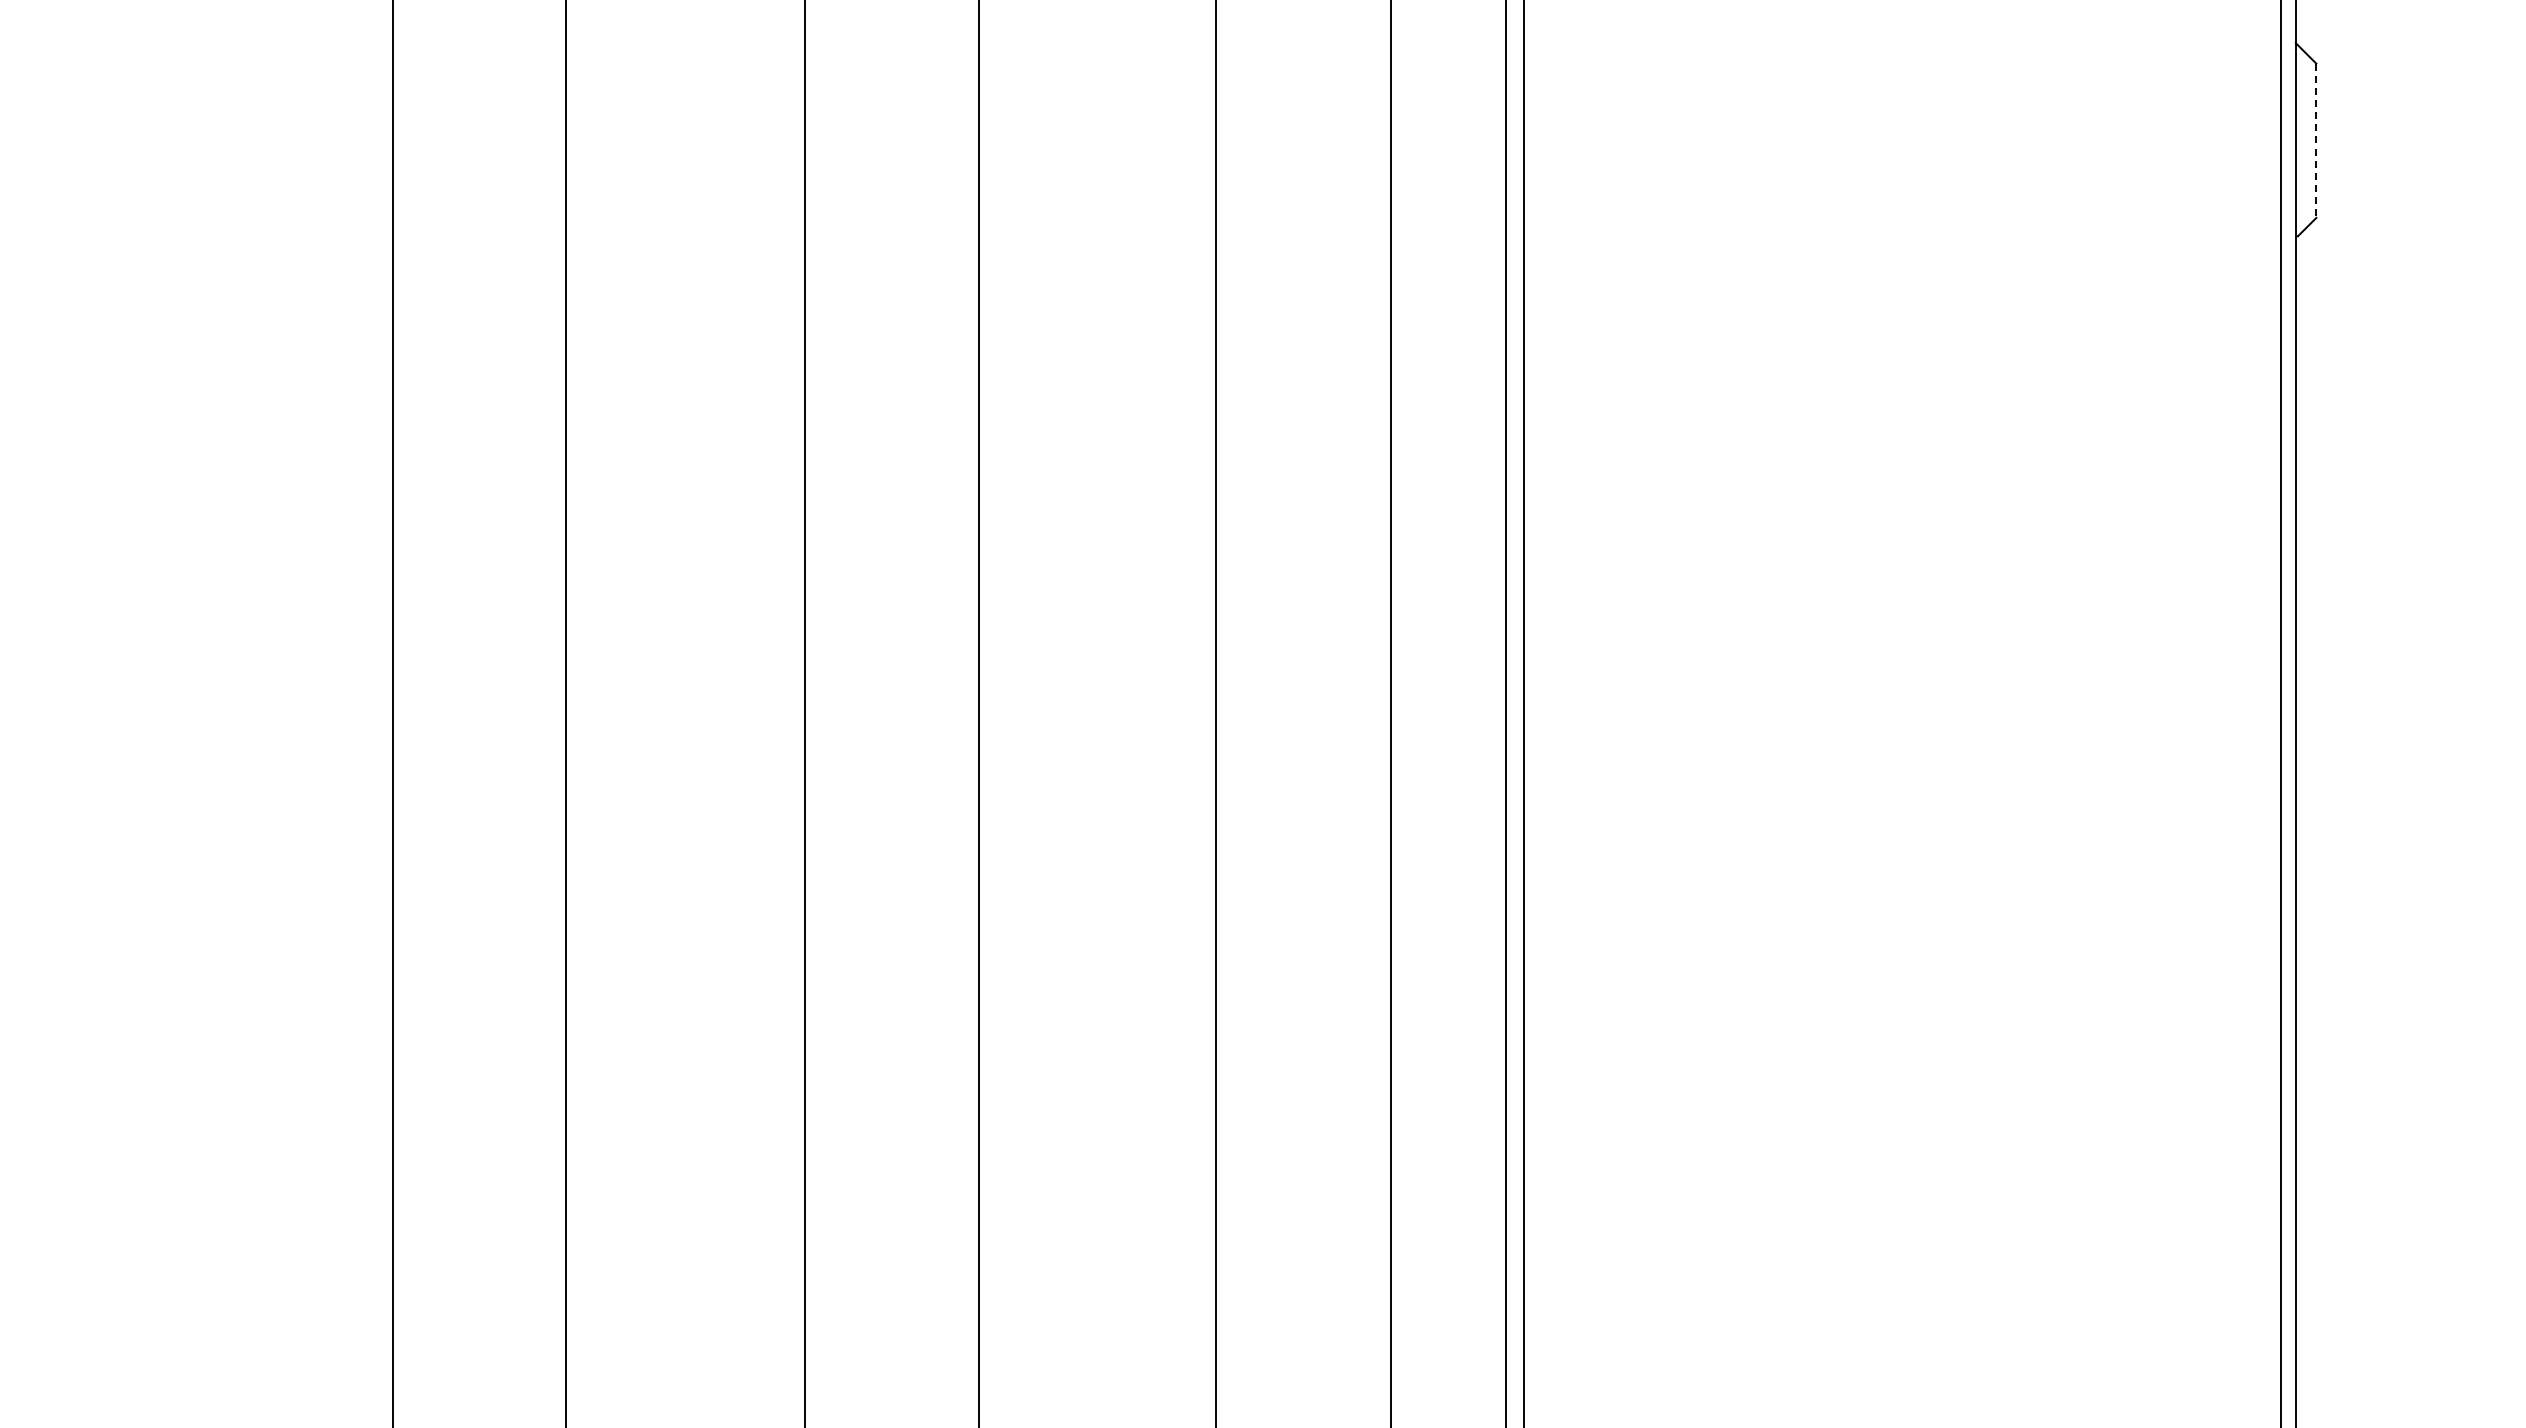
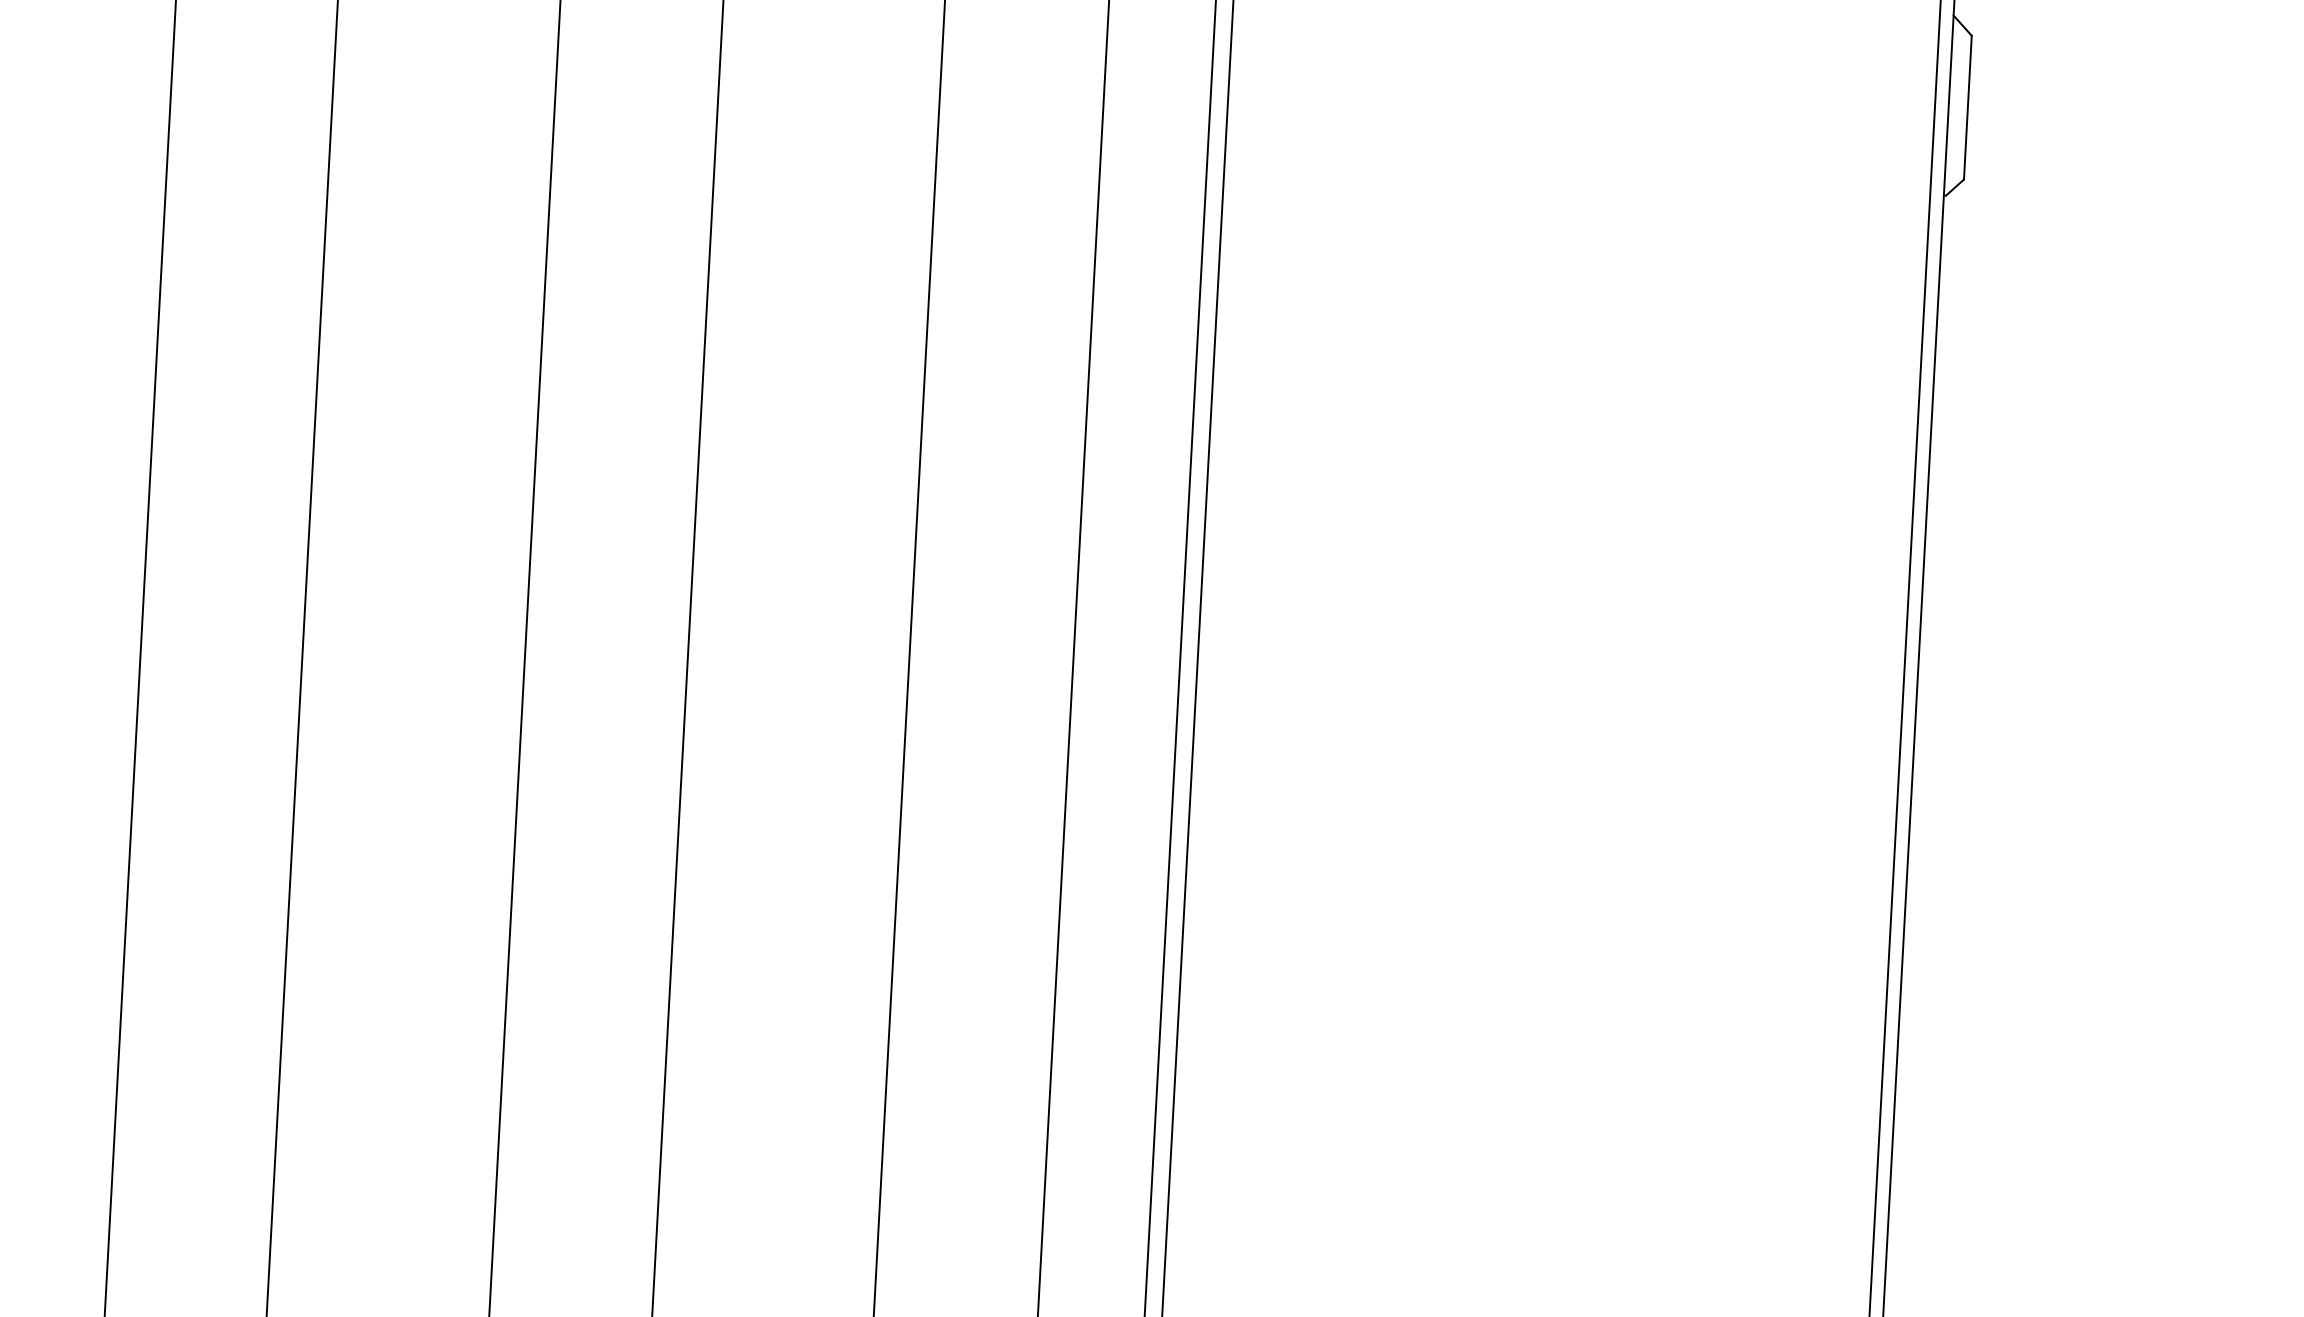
line: (2316, 141) -> (1967, 108), dashed -> solid

